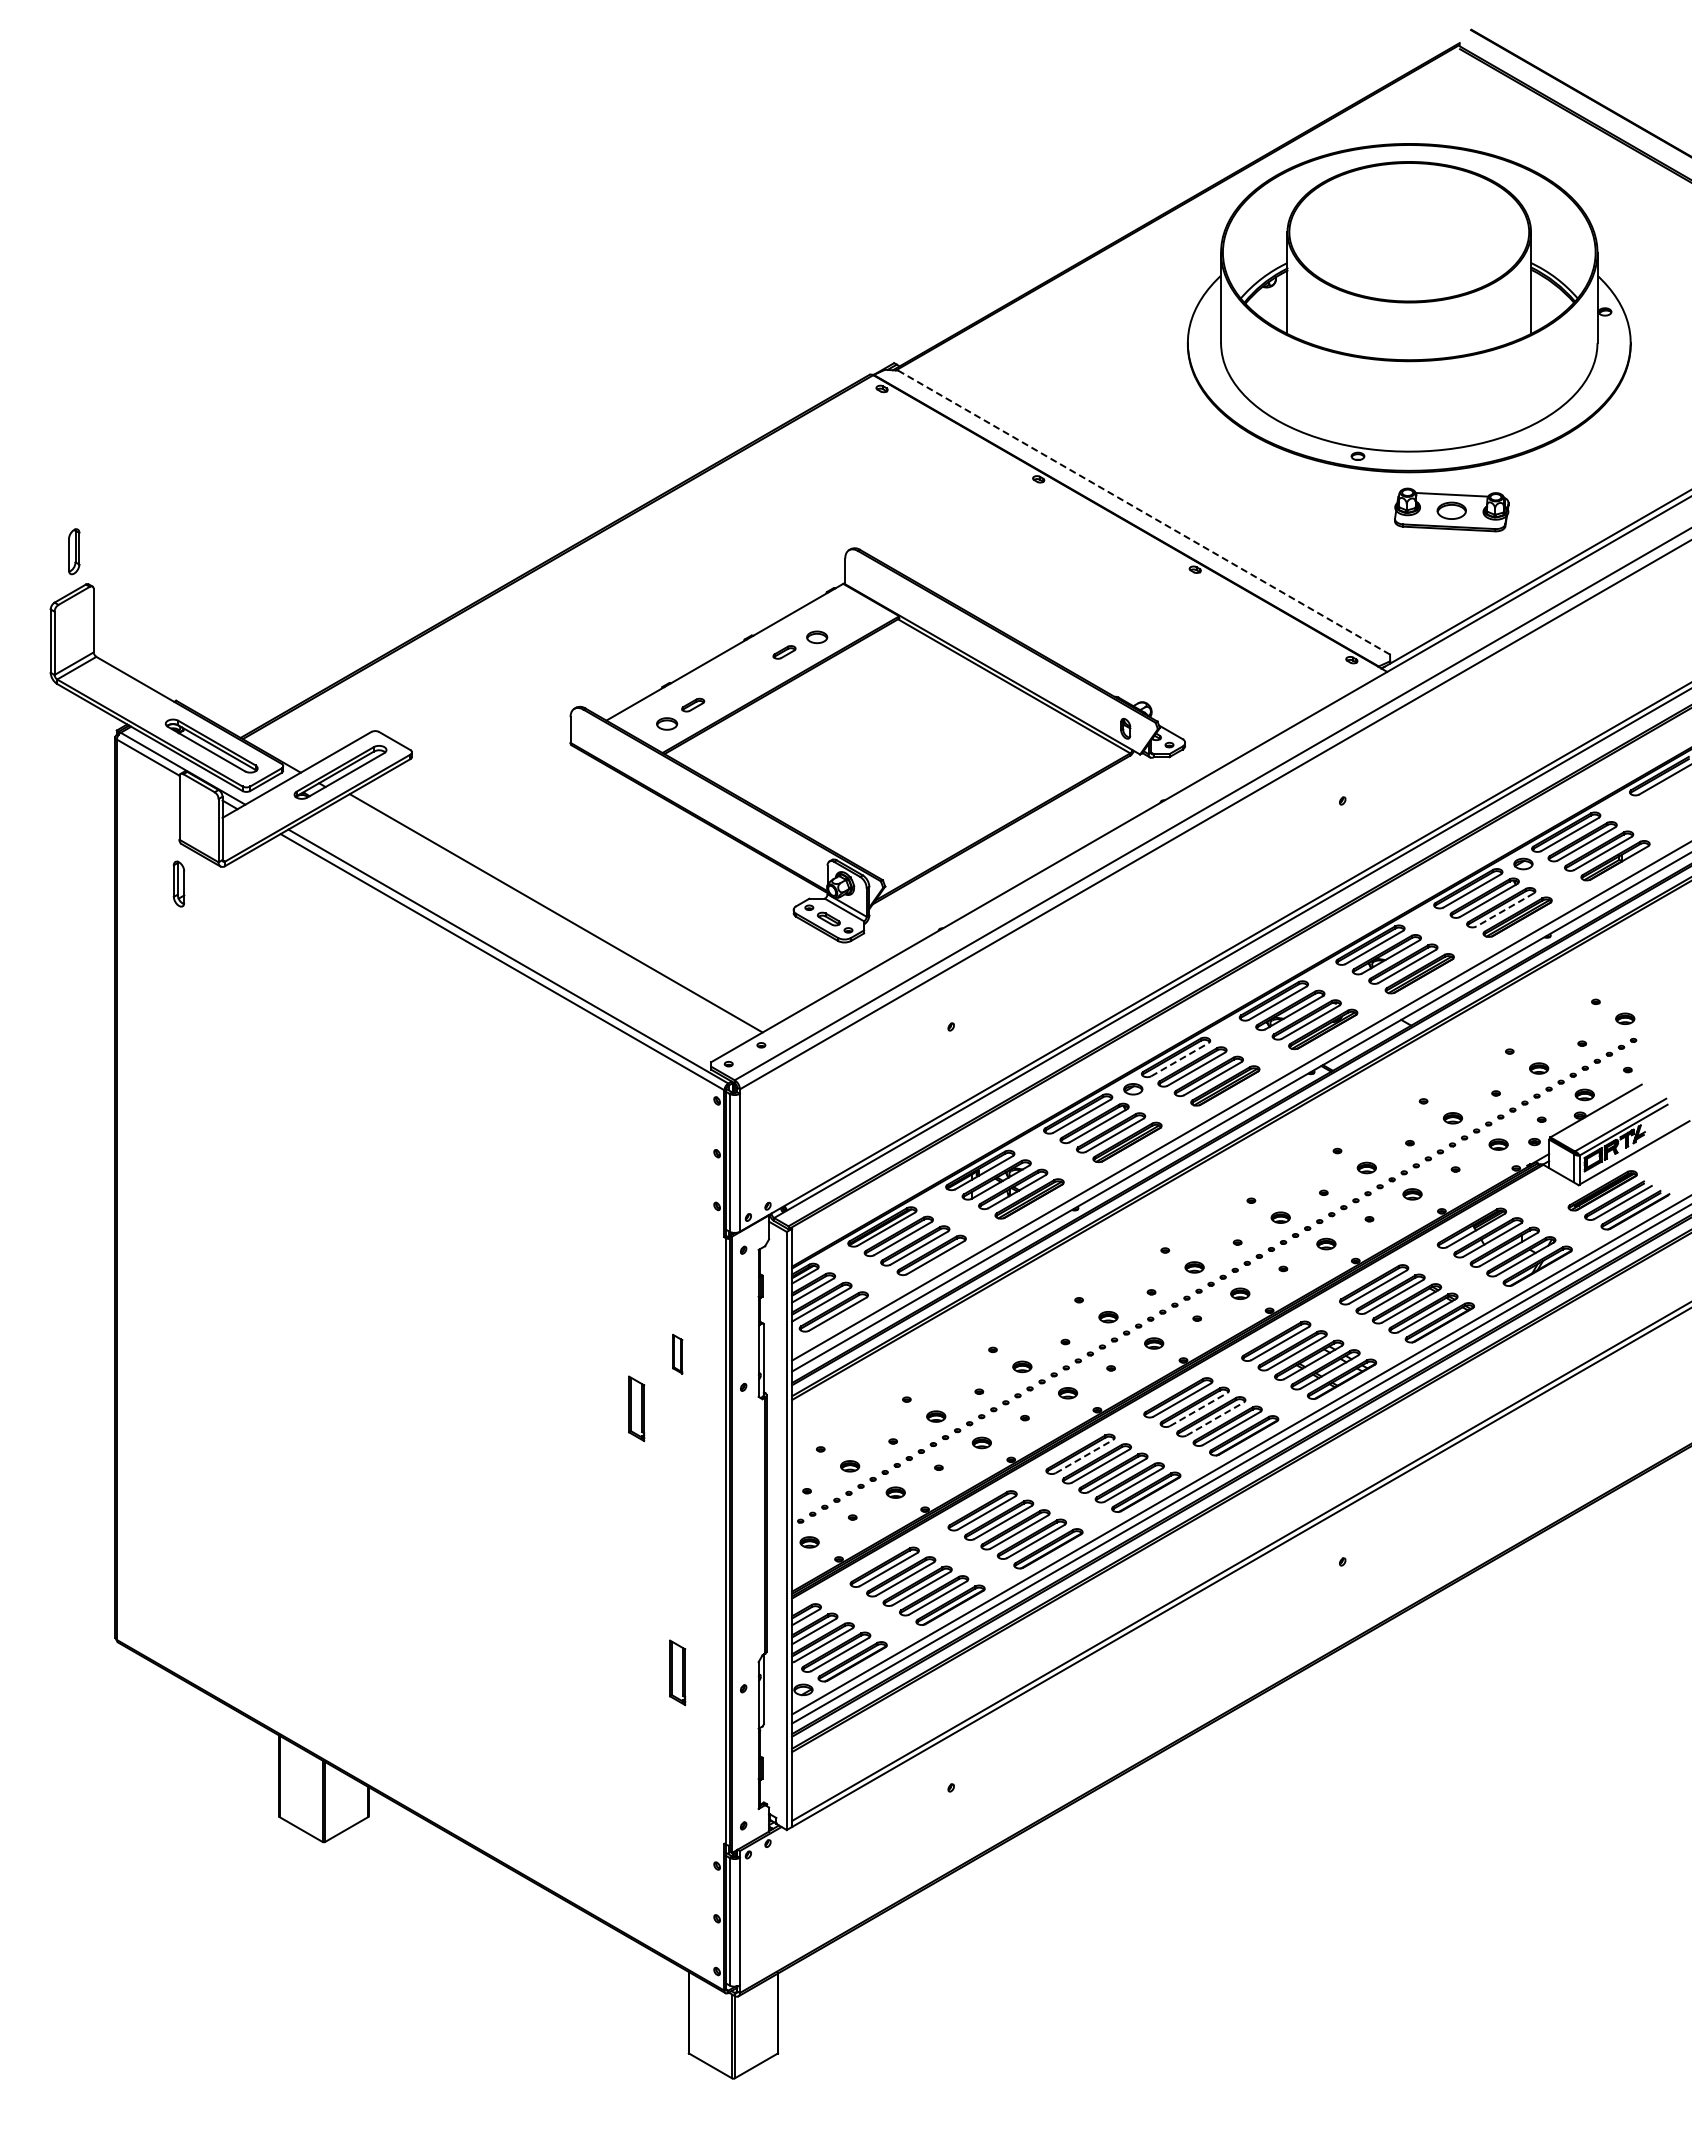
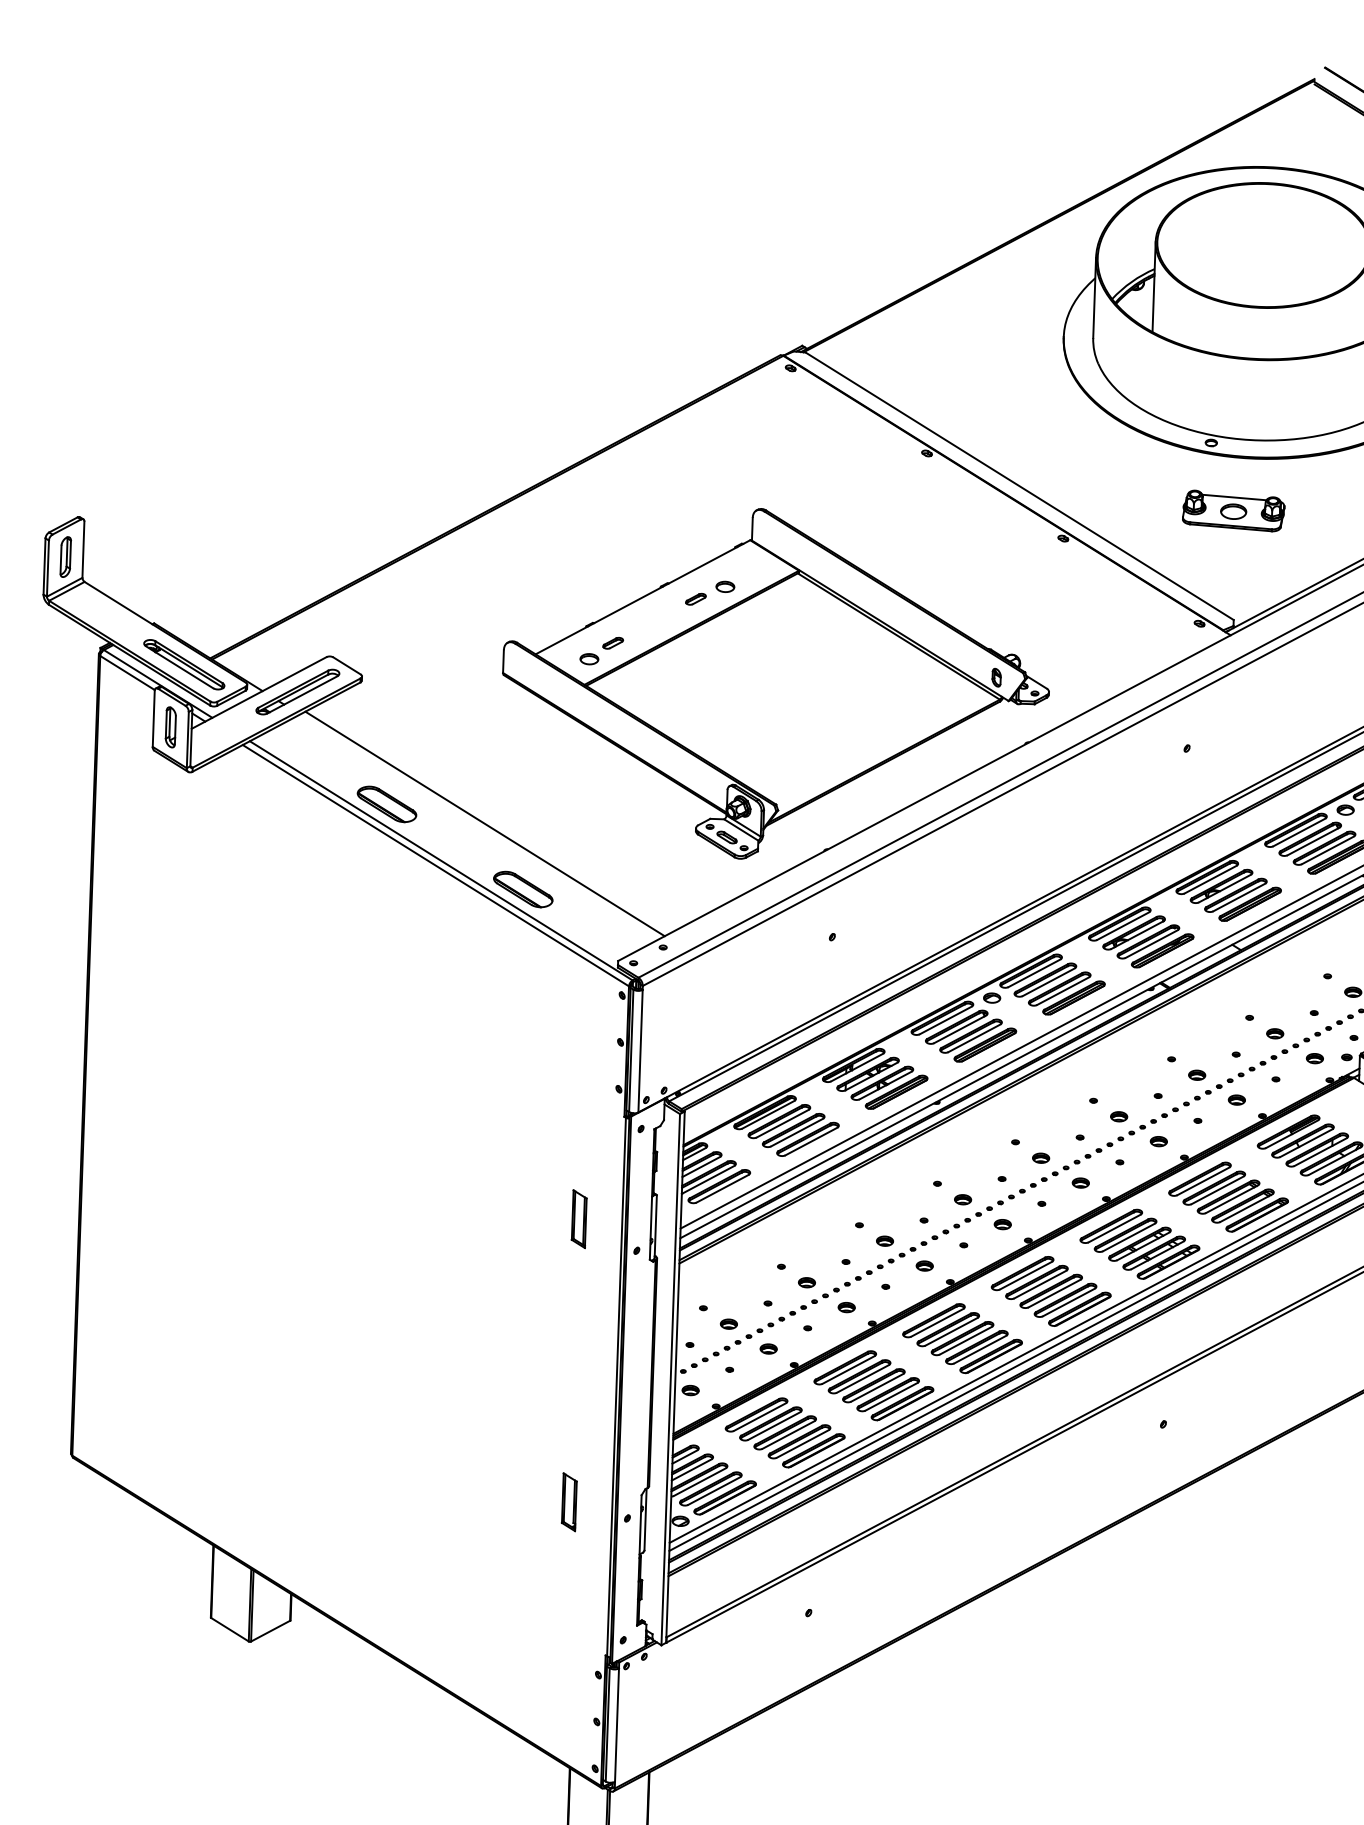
part: (1451, 509) -> (1233, 510), moved
line: (1144, 512) -> (1020, 486), dashed -> solid
part: (74, 551) -> (66, 556), moved
part: (178, 883) -> (170, 726), moved
part: (445, 895) -> (387, 804), added
line: (1504, 910) -> (1327, 850), dashed -> solid
part: (601, 985) -> (523, 889), added
line: (1180, 1059) -> (1035, 973), dashed -> solid
part: (677, 1354) -> (579, 1219), size x1.67
part: (636, 1408) -> (541, 1266), removed
line: (1199, 1409) -> (1041, 1284), dashed -> solid
line: (1215, 1418) -> (1054, 1293), dashed -> solid
line: (1084, 1456) -> (937, 1322), dashed -> solid

